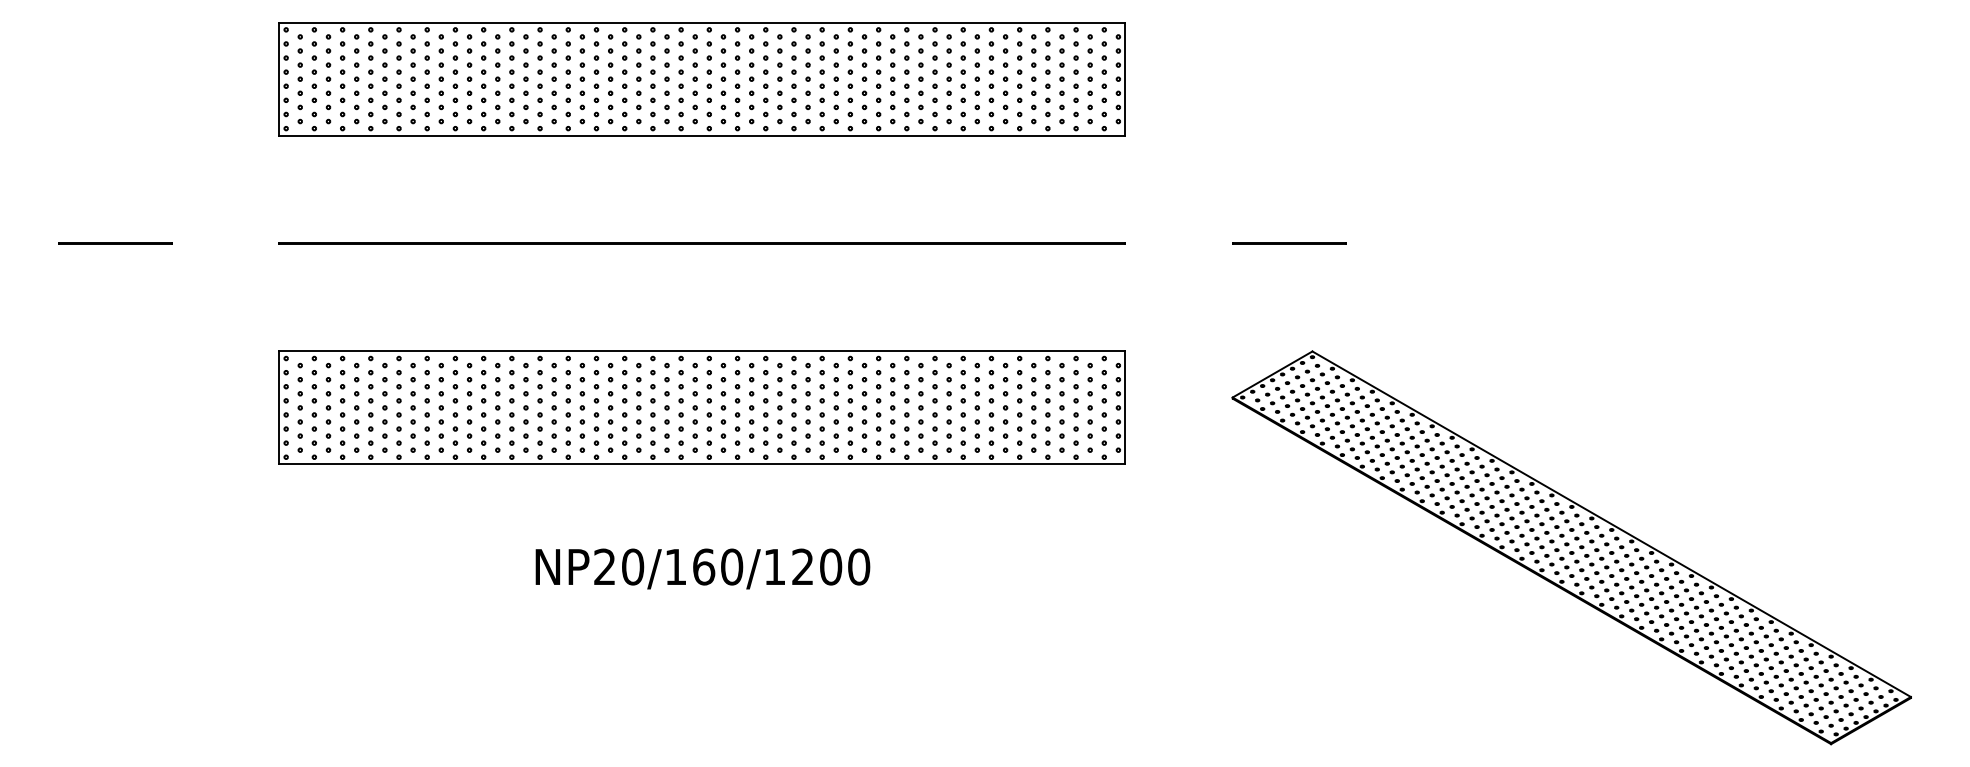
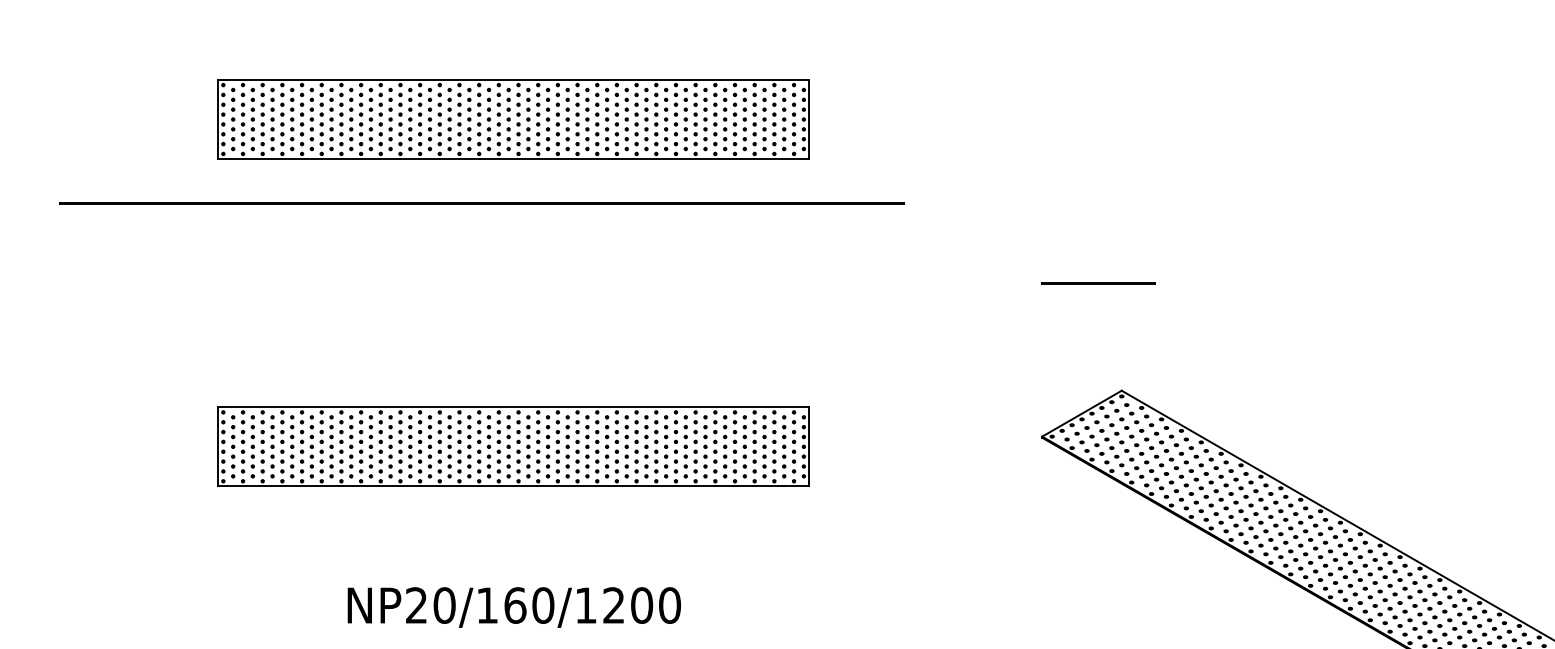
part: (701, 79) -> (512, 119), size x0.7
line: (701, 243) -> (481, 203), moved
part: (701, 407) -> (512, 446), size x0.7

